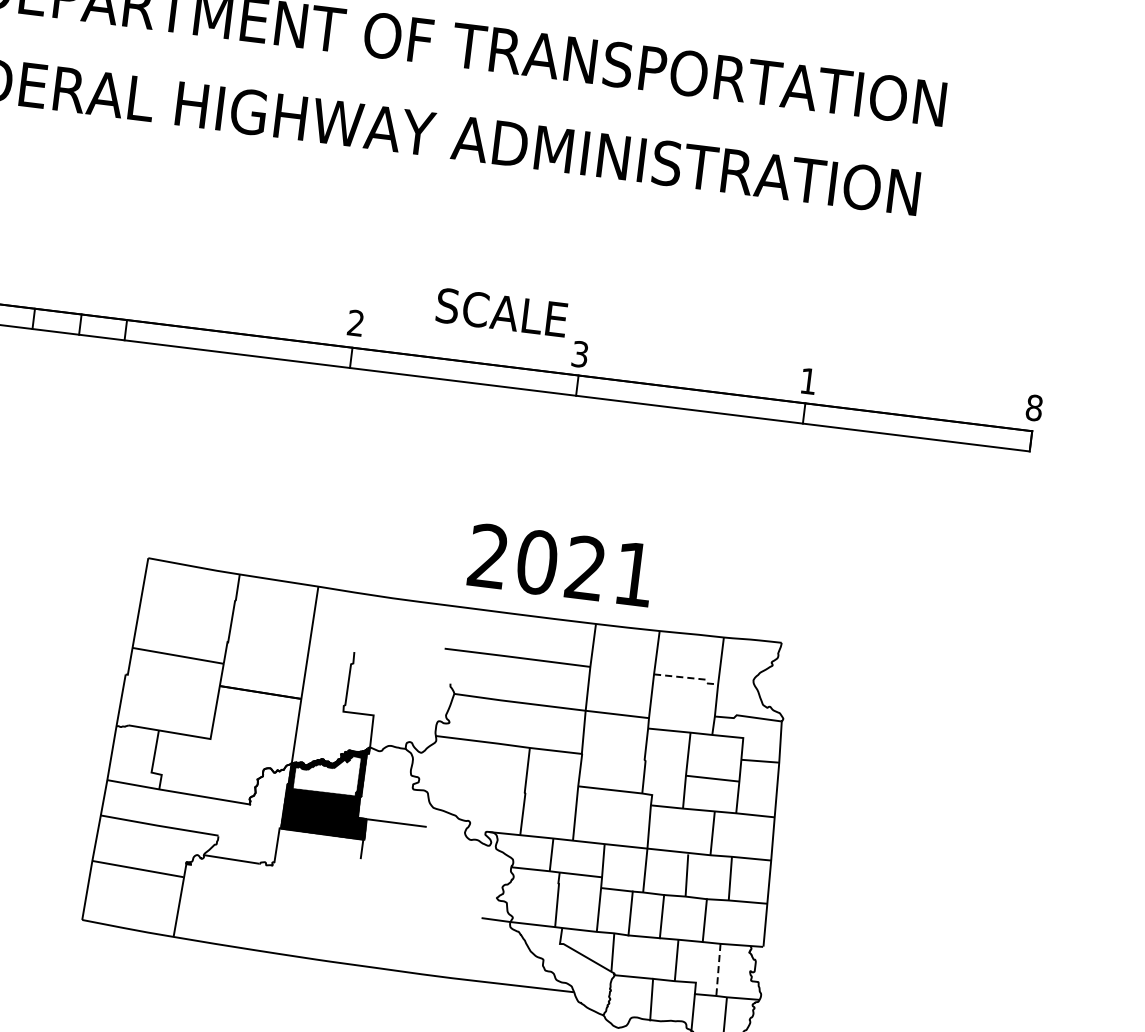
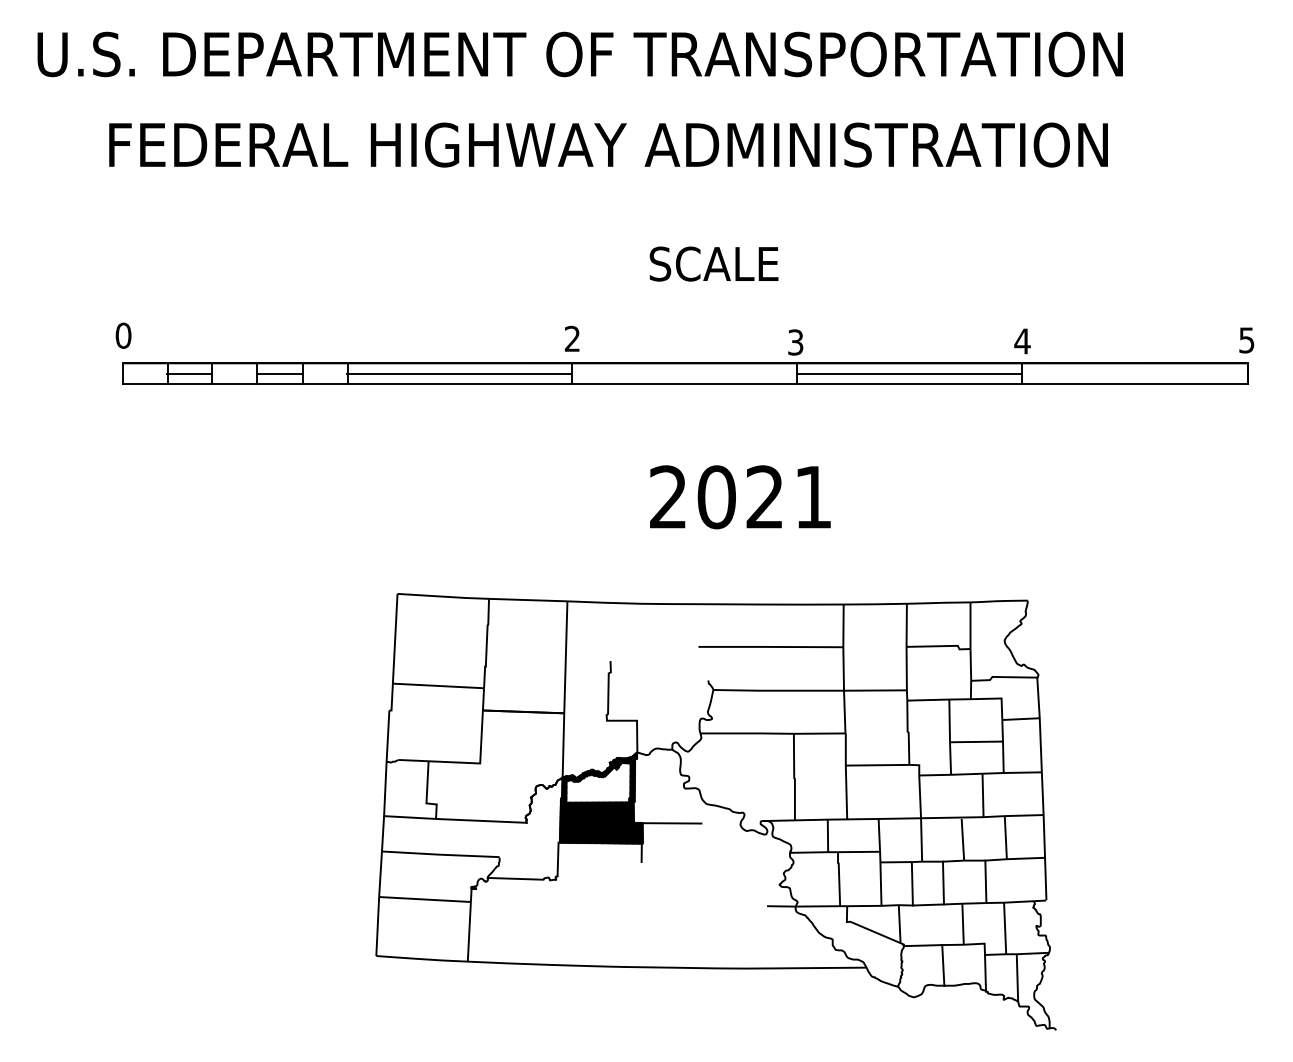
text: (501, 312) -> (713, 263), moved
line: (56, 321) -> (279, 373), added
line: (237, 344) -> (459, 373), added
text: (808, 381) -> (1022, 341), 1 -> 4
line: (689, 399) -> (908, 373), added
text: (1033, 408) -> (1246, 340), 8 -> 5
text: (561, 565) -> (740, 497), moved
line: (689, 678) -> (941, 646), dashed -> solid
line: (718, 970) -> (1005, 928), dashed -> solid

